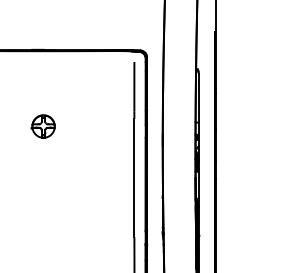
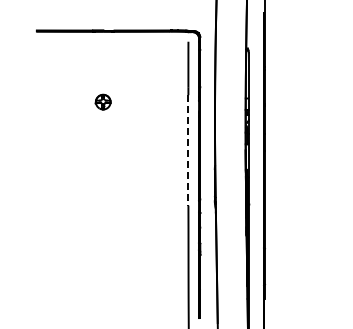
part: (42, 125) -> (102, 101), size x0.7
line: (134, 178) -> (188, 150), solid -> dashed

